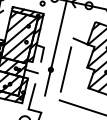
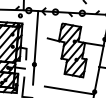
line: (65, 69) -> (45, 62), removed

